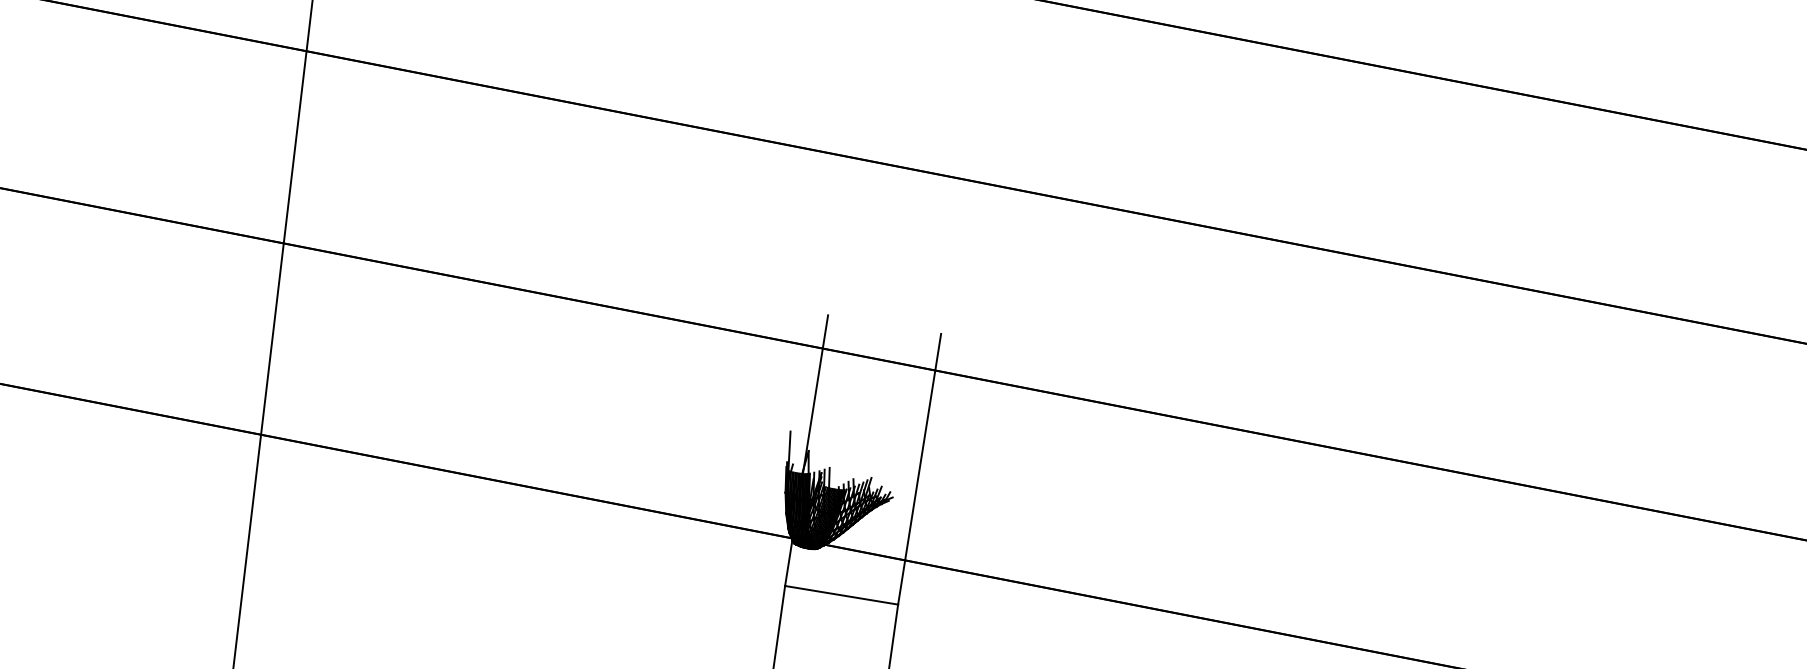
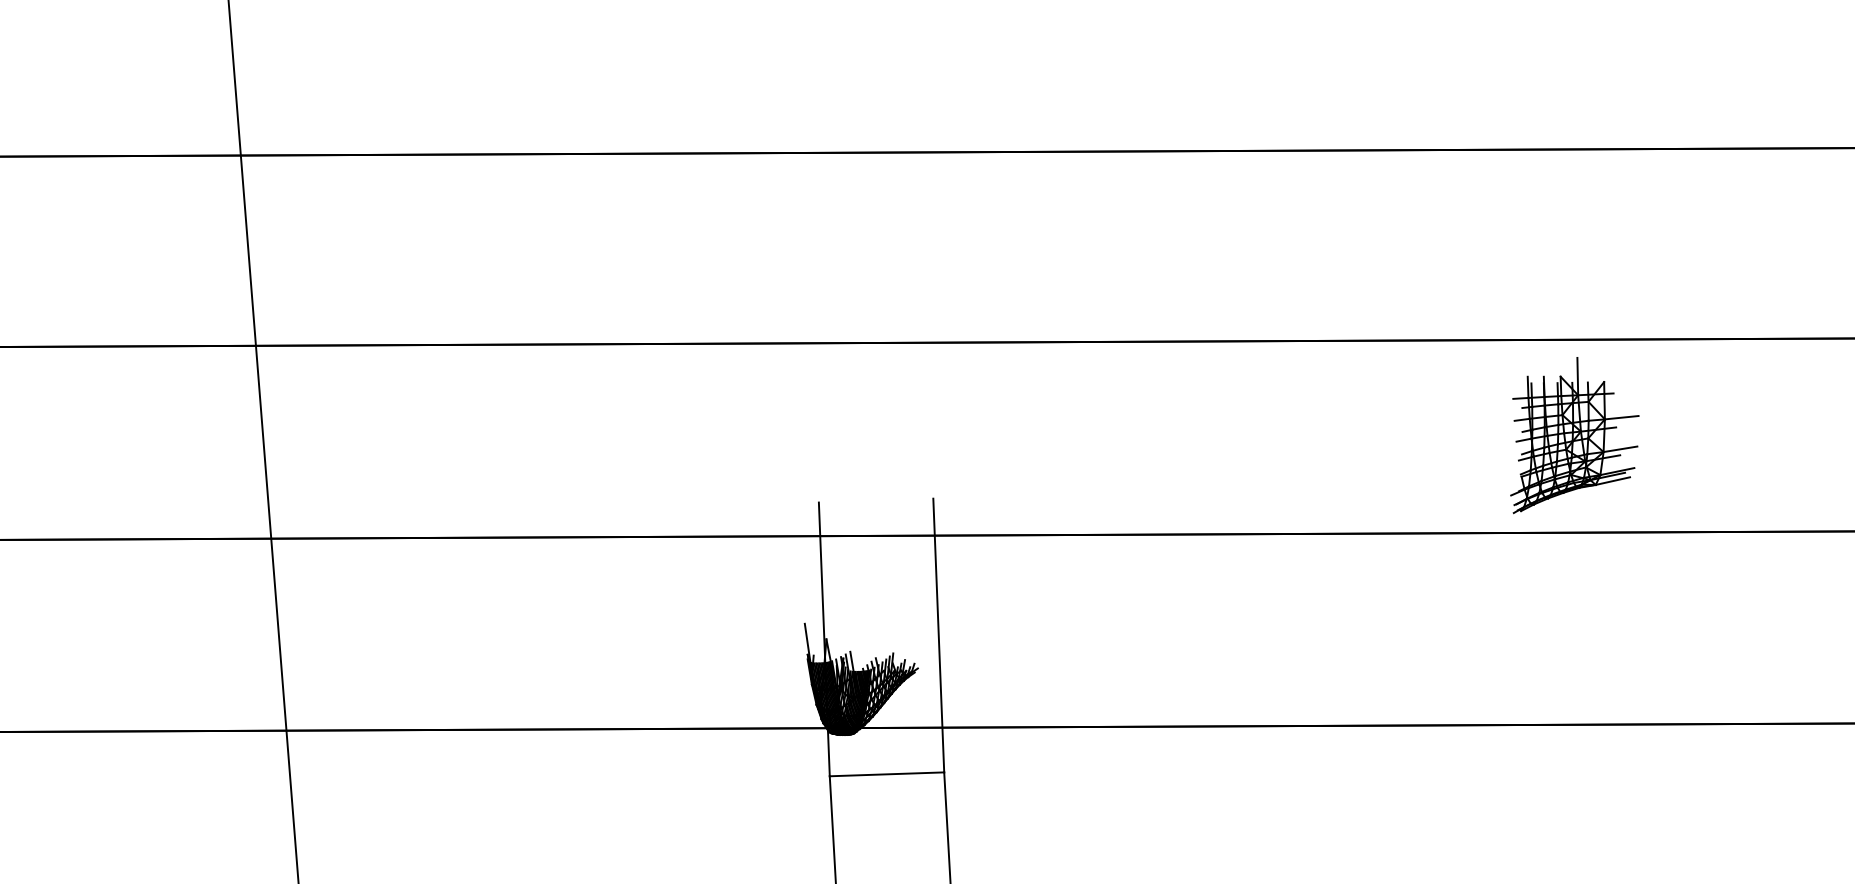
part: (1582, 397) -> (1574, 435), added

